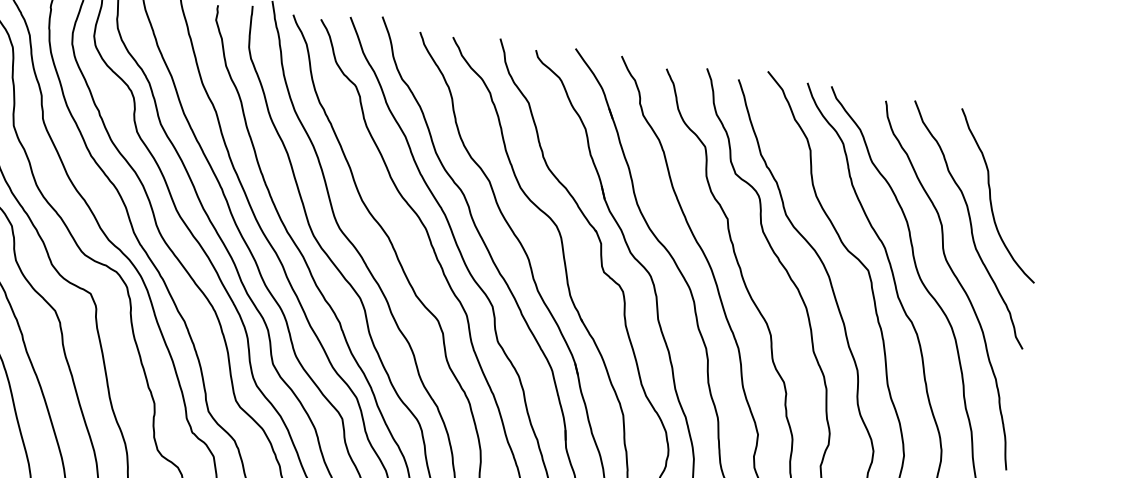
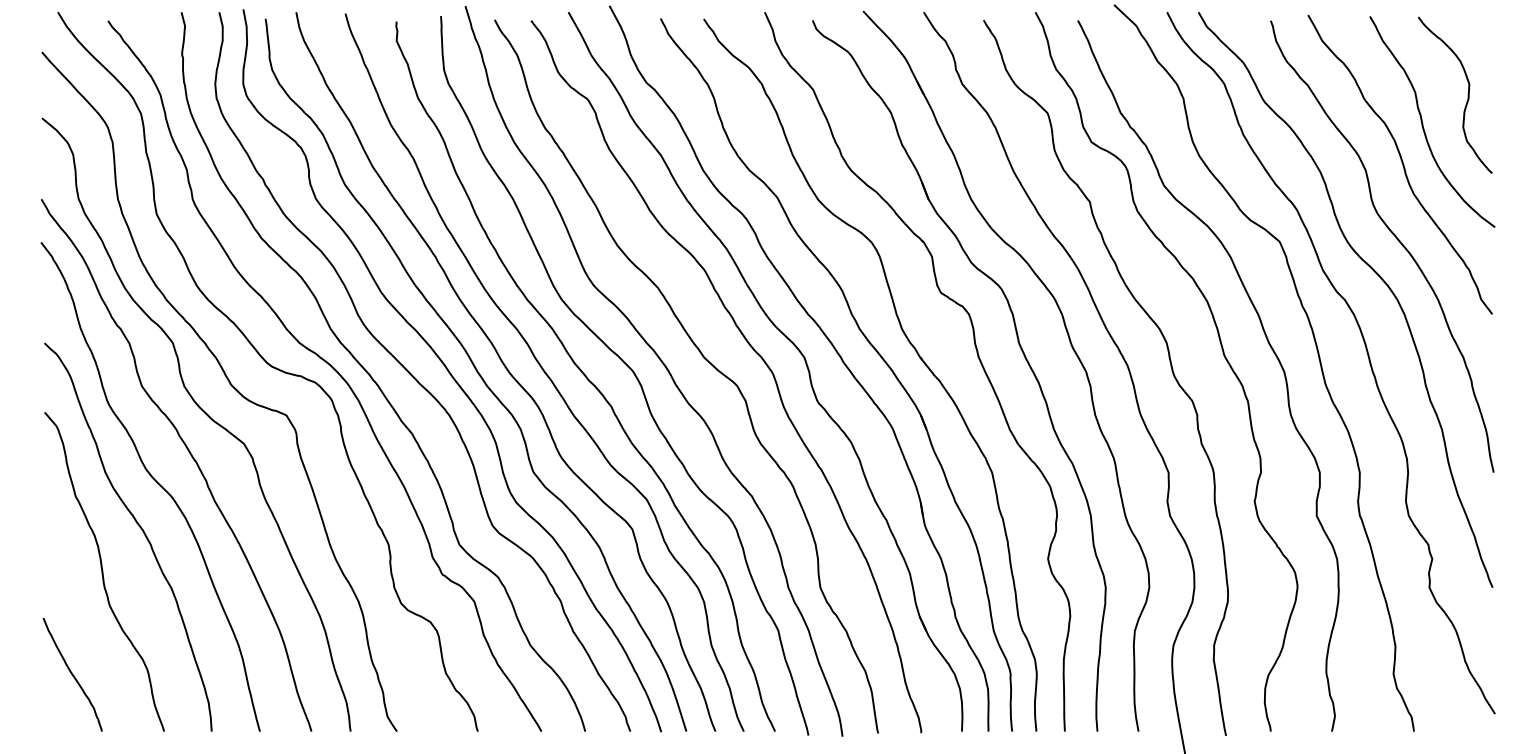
curve: (1027, 178) -> (1467, 94), added

